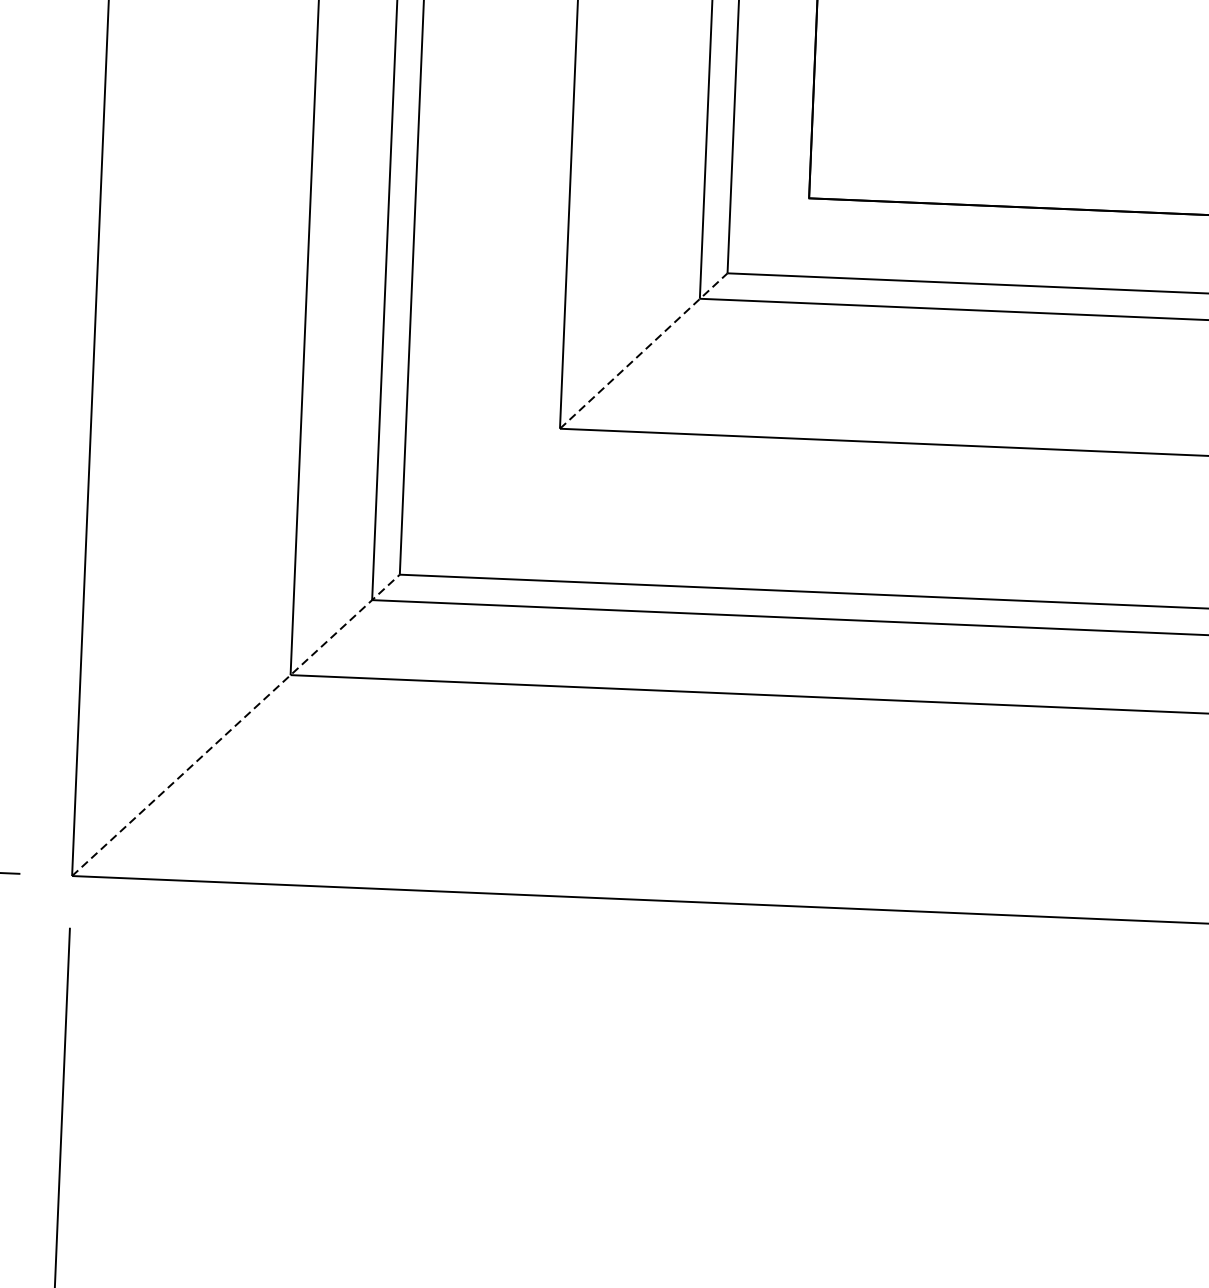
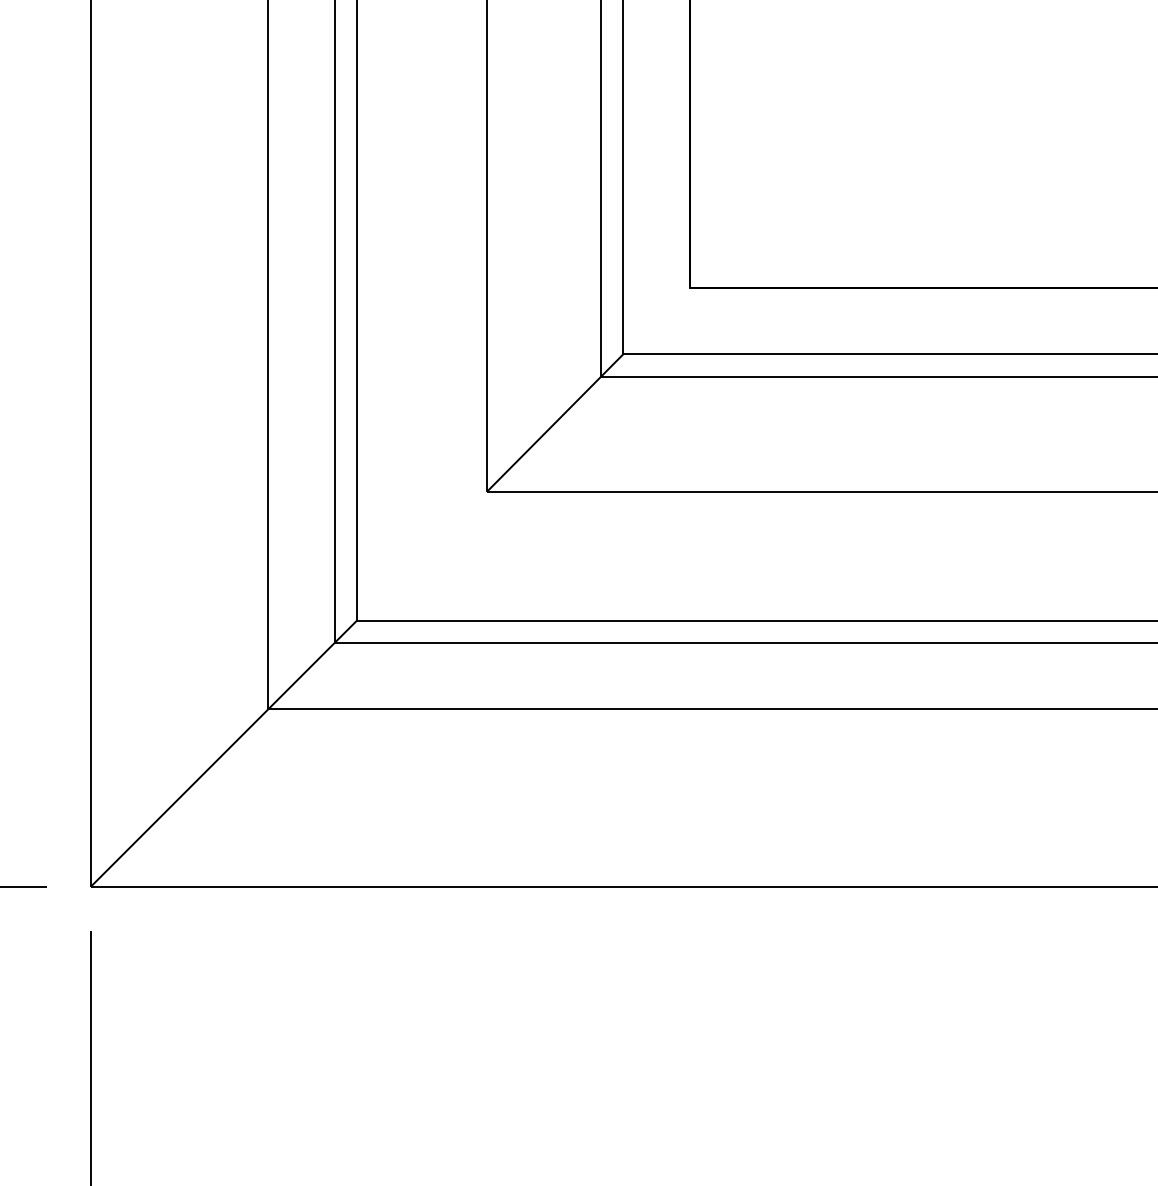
line: (644, 351) -> (555, 423), dashed -> solid
line: (236, 725) -> (224, 753), dashed -> solid

